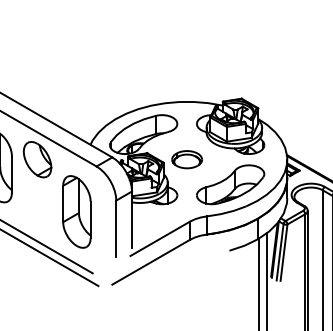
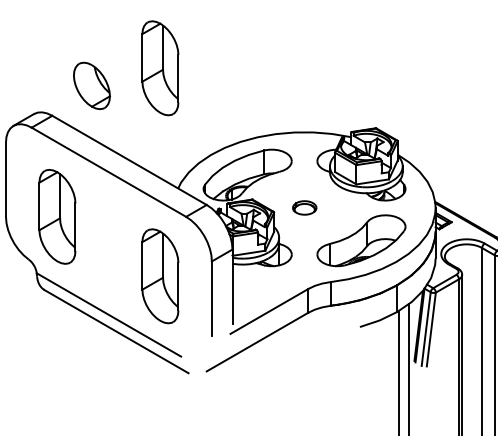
part: (76, 53) -> (160, 68), added
part: (37, 159) -> (91, 85), moved
part: (187, 159) -> (304, 207), size x0.6

